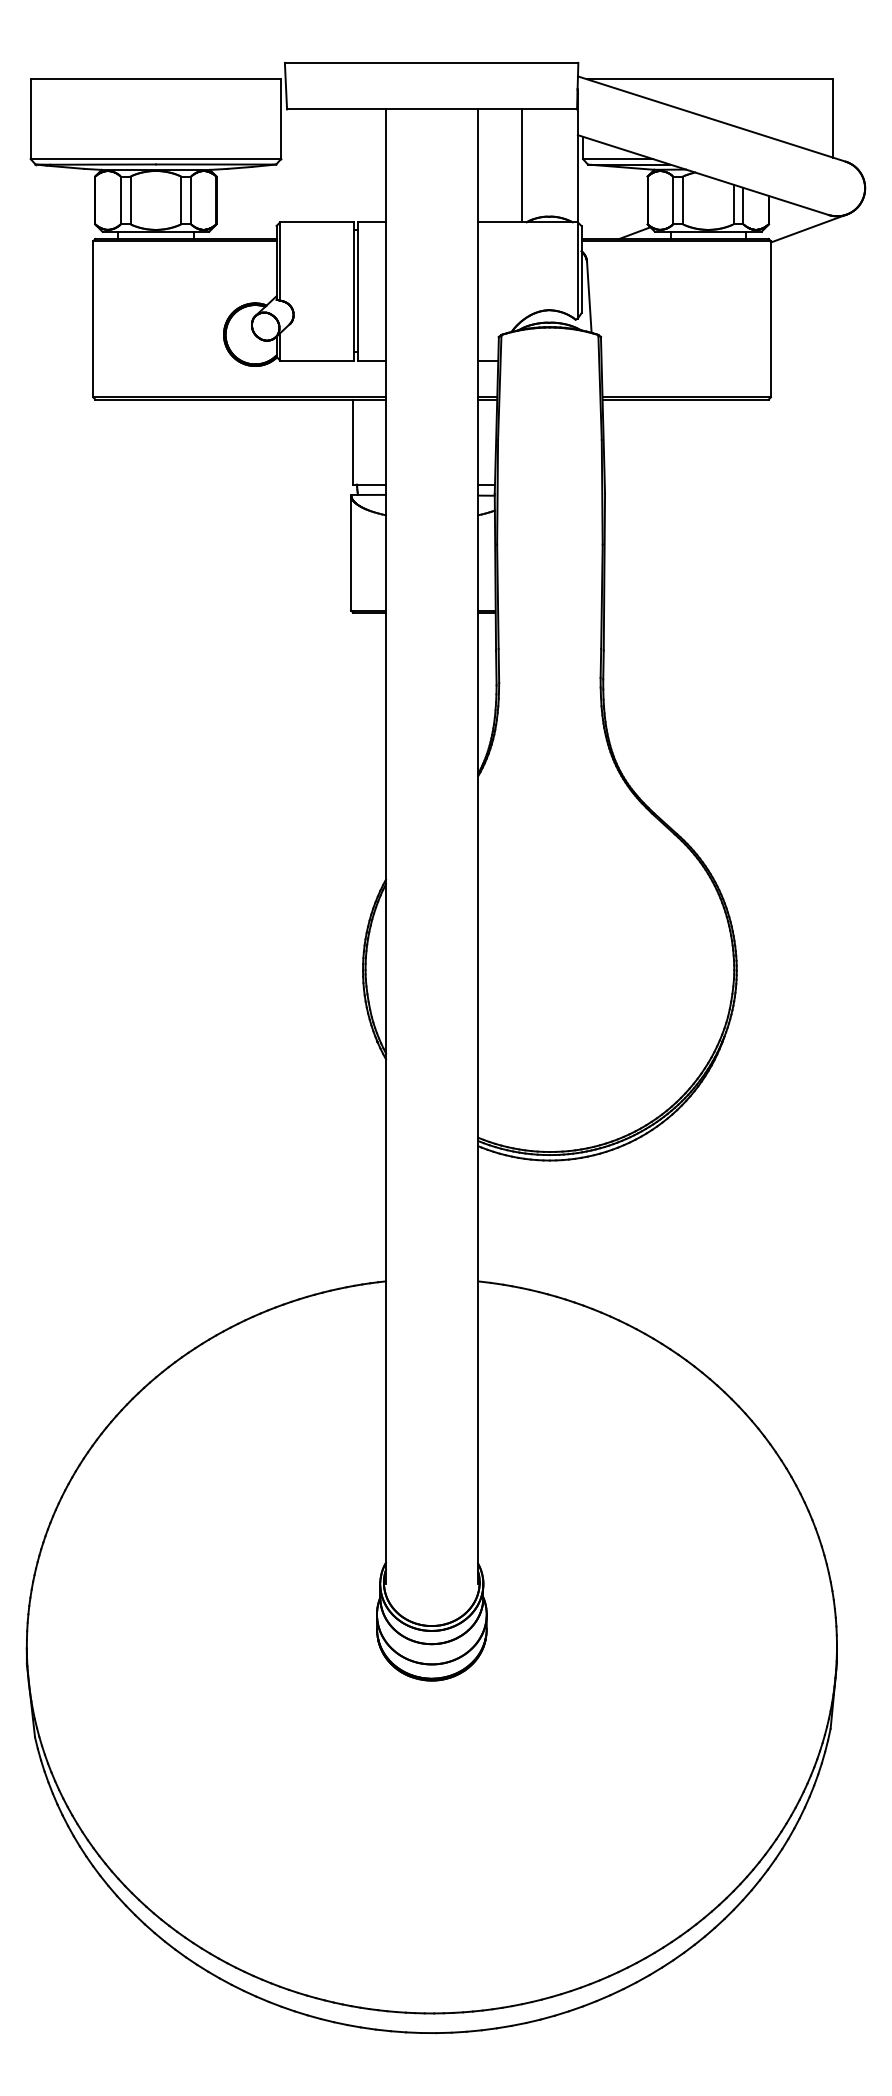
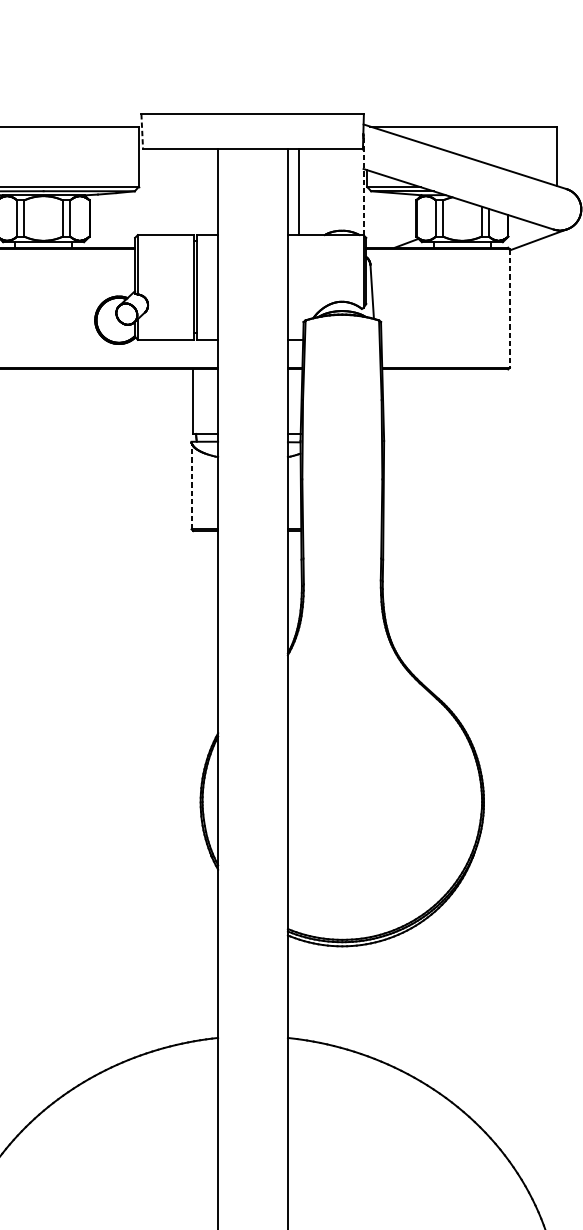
line: (286, 86) -> (142, 132), solid -> dashed
line: (577, 157) -> (363, 185), solid -> dashed
line: (521, 165) -> (298, 192), moved
line: (770, 319) -> (509, 308), solid -> dashed
line: (351, 552) -> (191, 485), solid -> dashed

